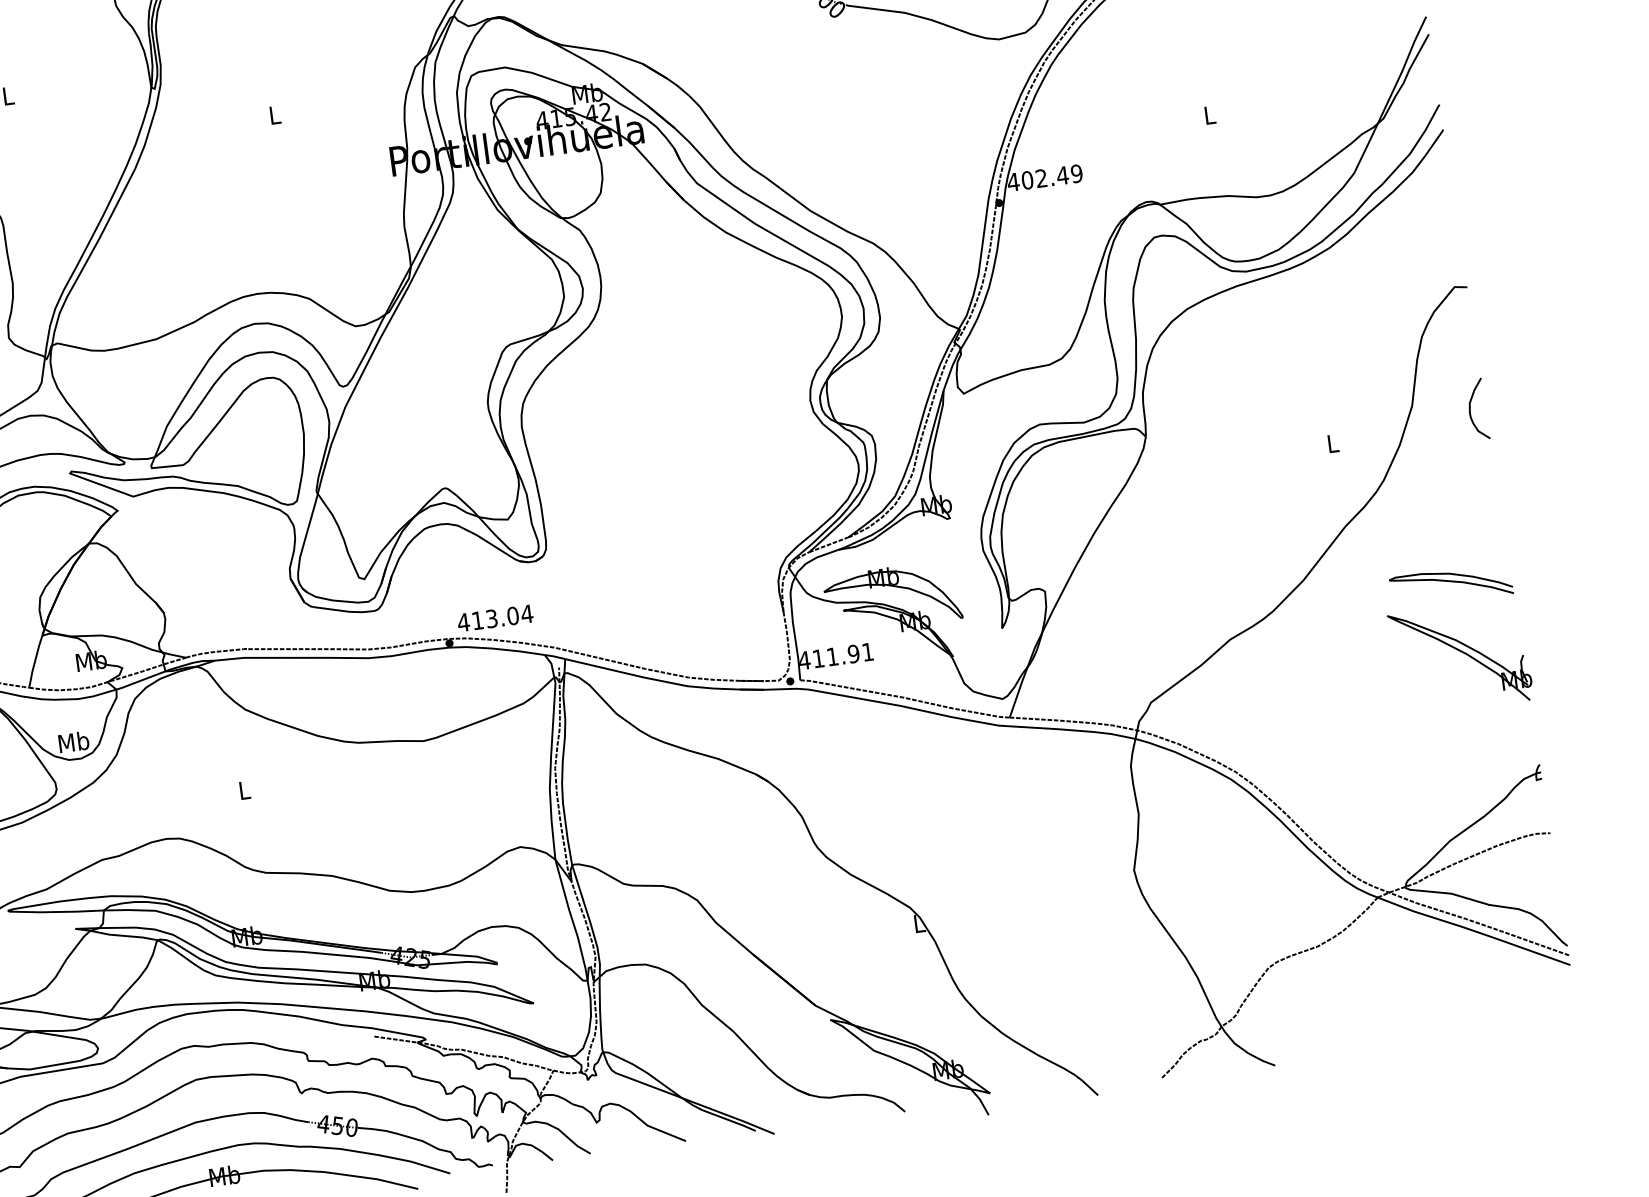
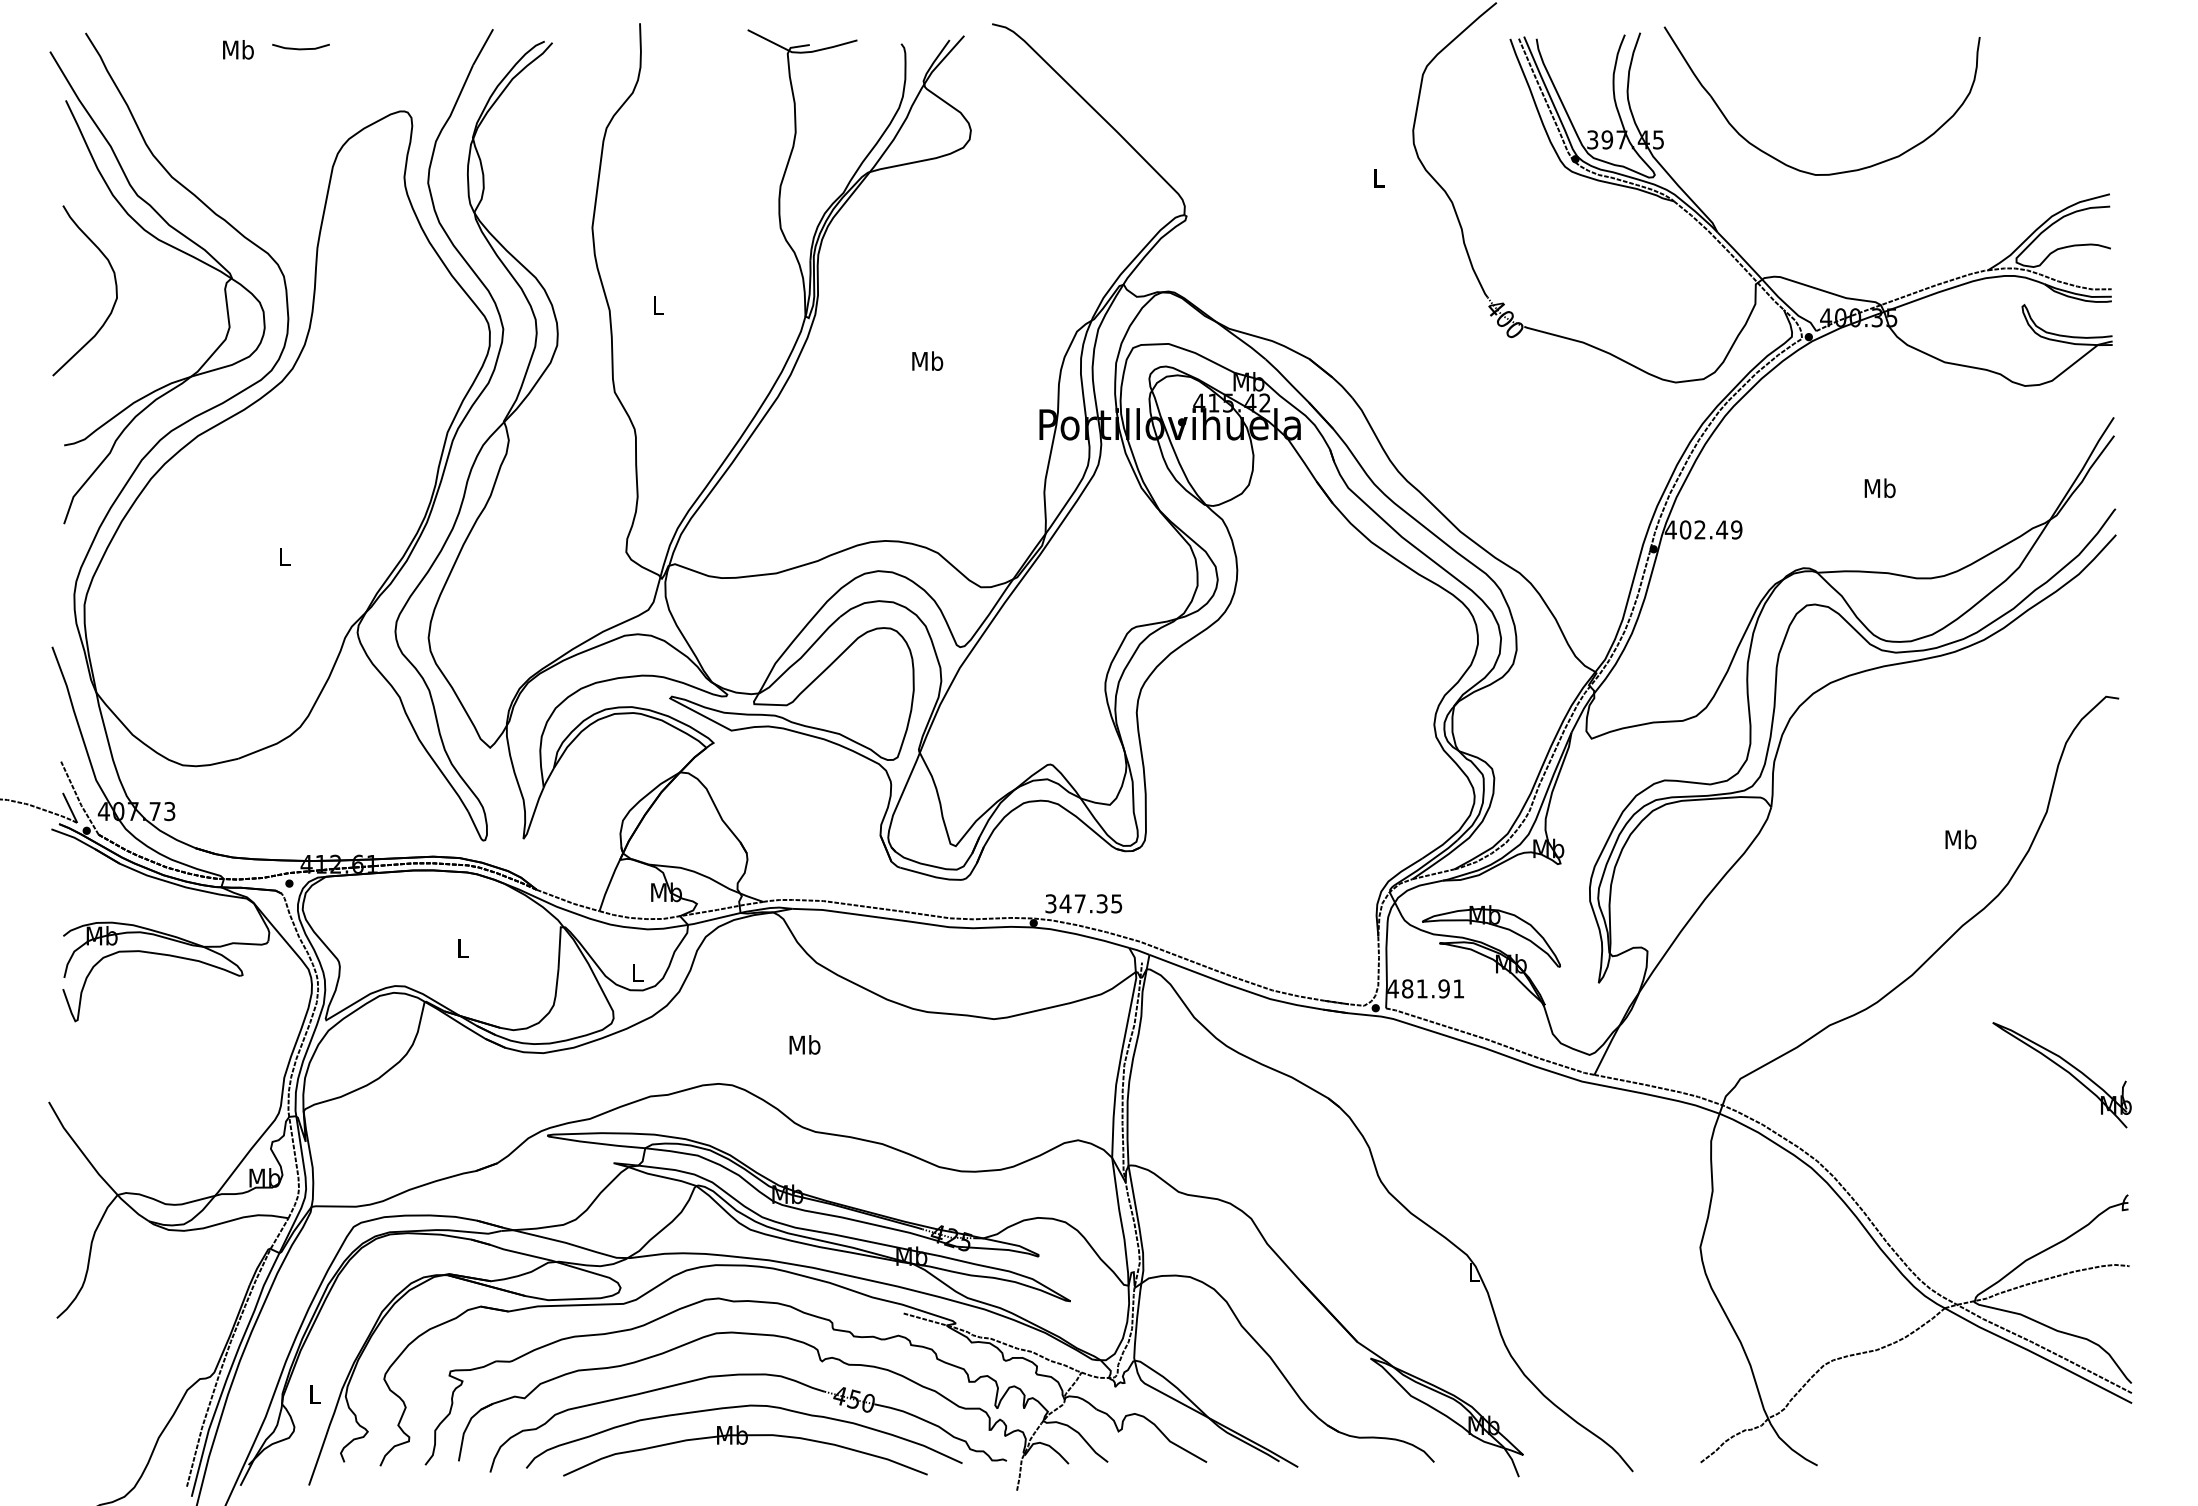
text: (274, 114) -> (927, 360), L -> Mb
text: (1209, 115) -> (1879, 488), L -> Mb
curve: (1471, 408) -> (2106, 822), removed
text: (1332, 443) -> (1960, 839), L -> Mb
curve: (1452, 582) -> (2063, 997), removed
text: (495, 618) -> (1083, 903), 413.04 -> 347.35
text: (818, 658) -> (1407, 988), 411.91 -> 481.91
text: (73, 741) -> (637, 972), Mb -> L
text: (244, 789) -> (804, 1044), L -> Mb

